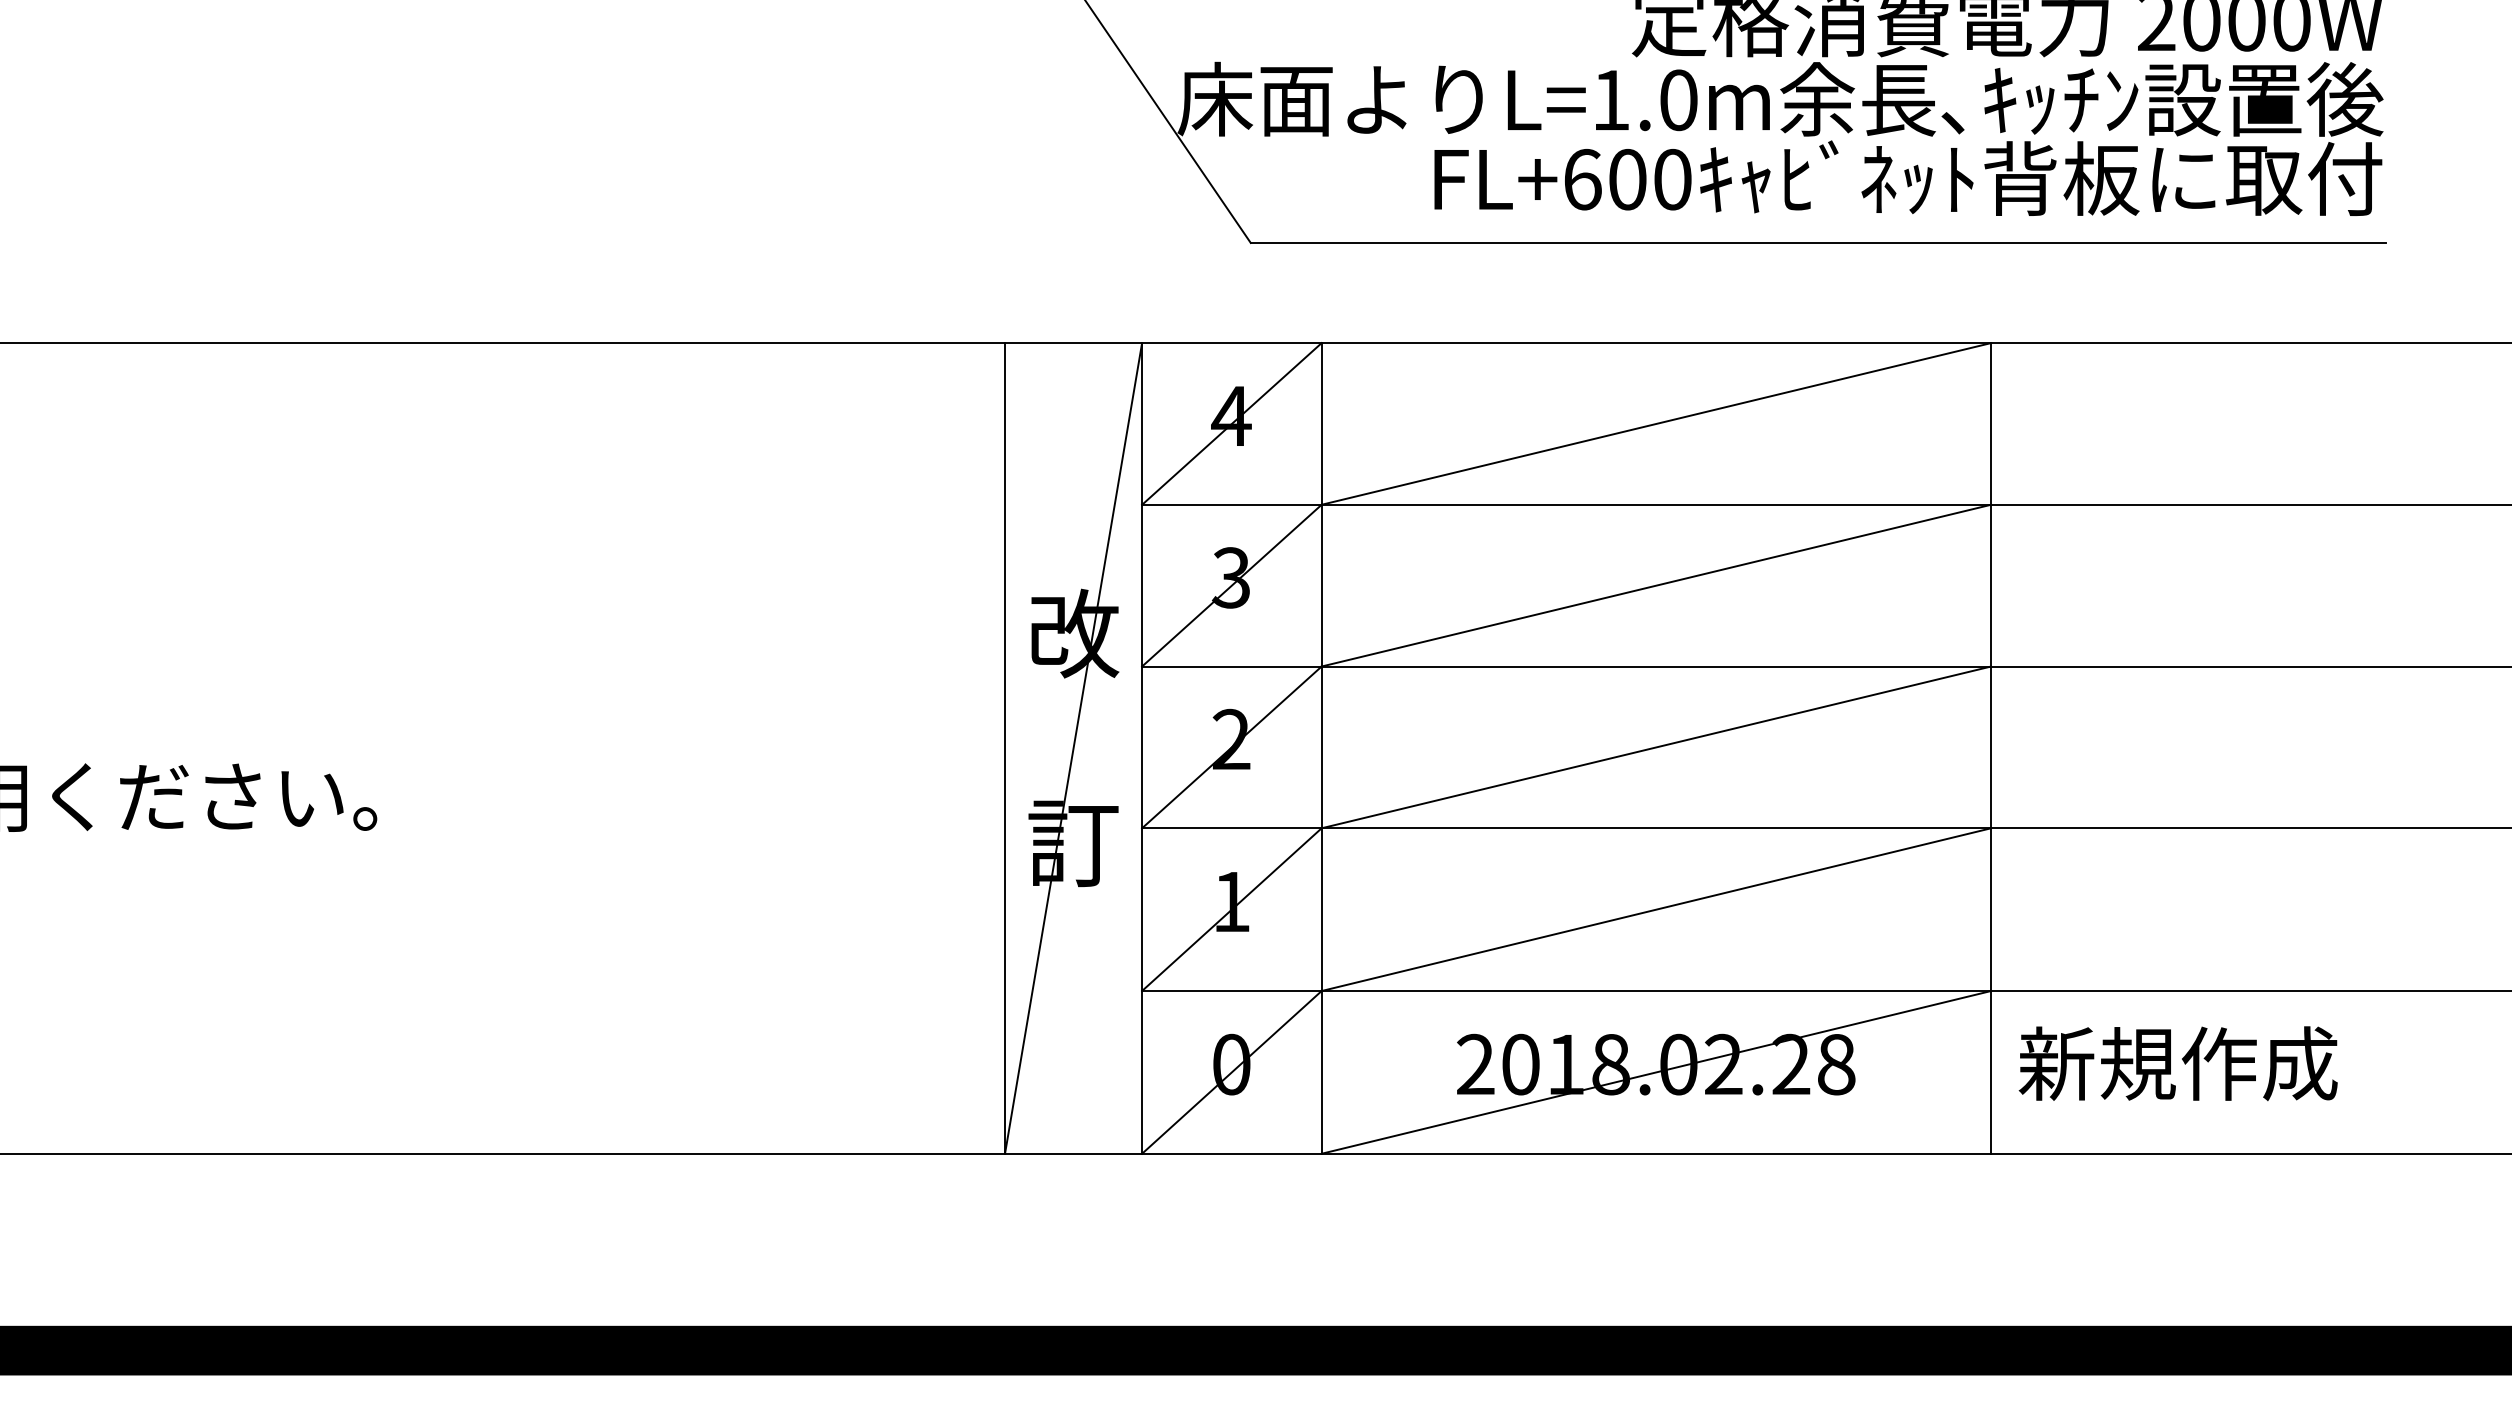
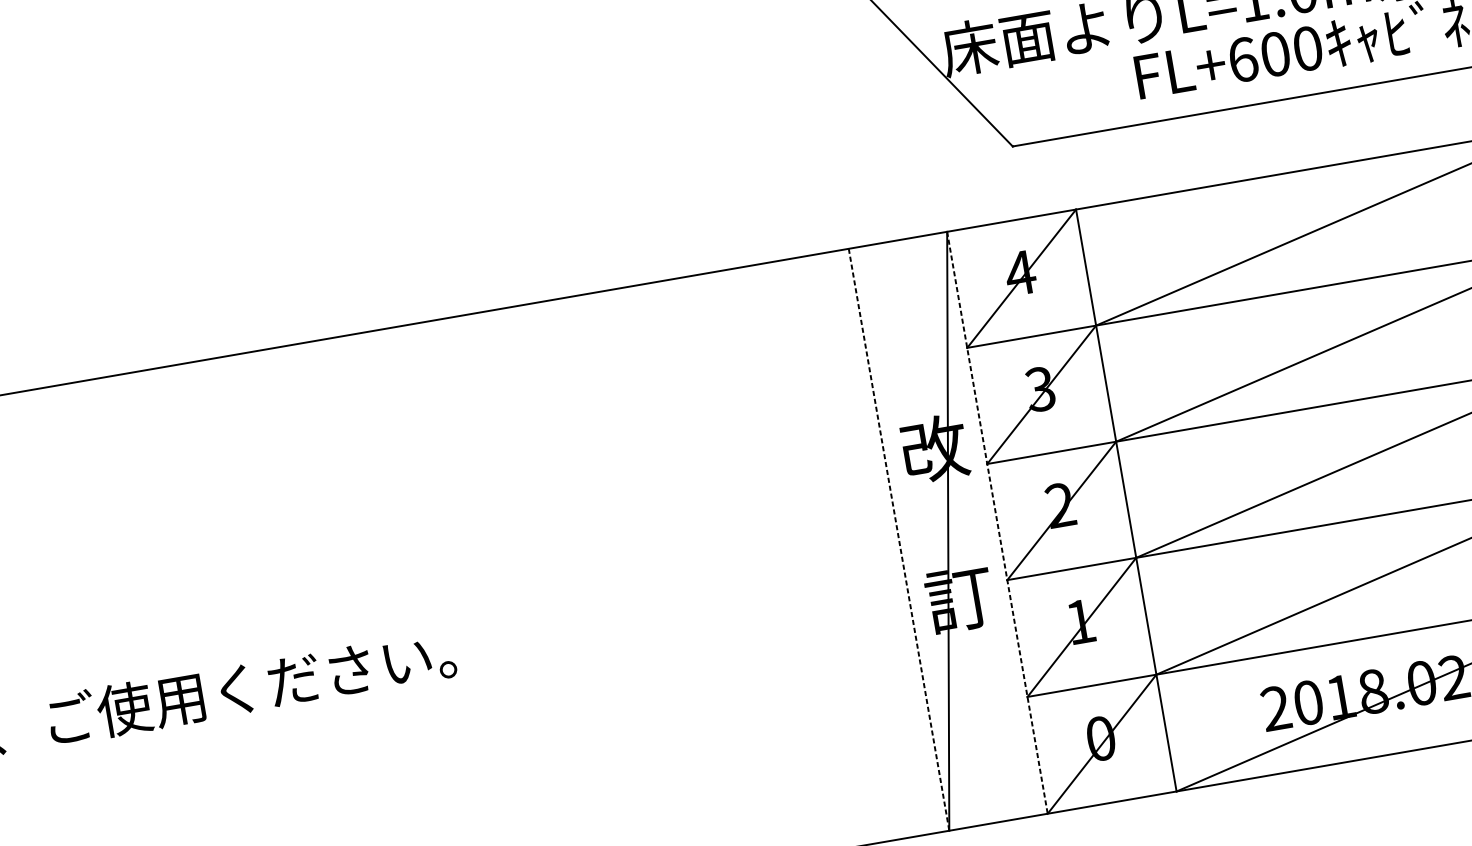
line: (1005, 748) -> (899, 539), solid -> dashed
line: (1142, 748) -> (997, 522), solid -> dashed

